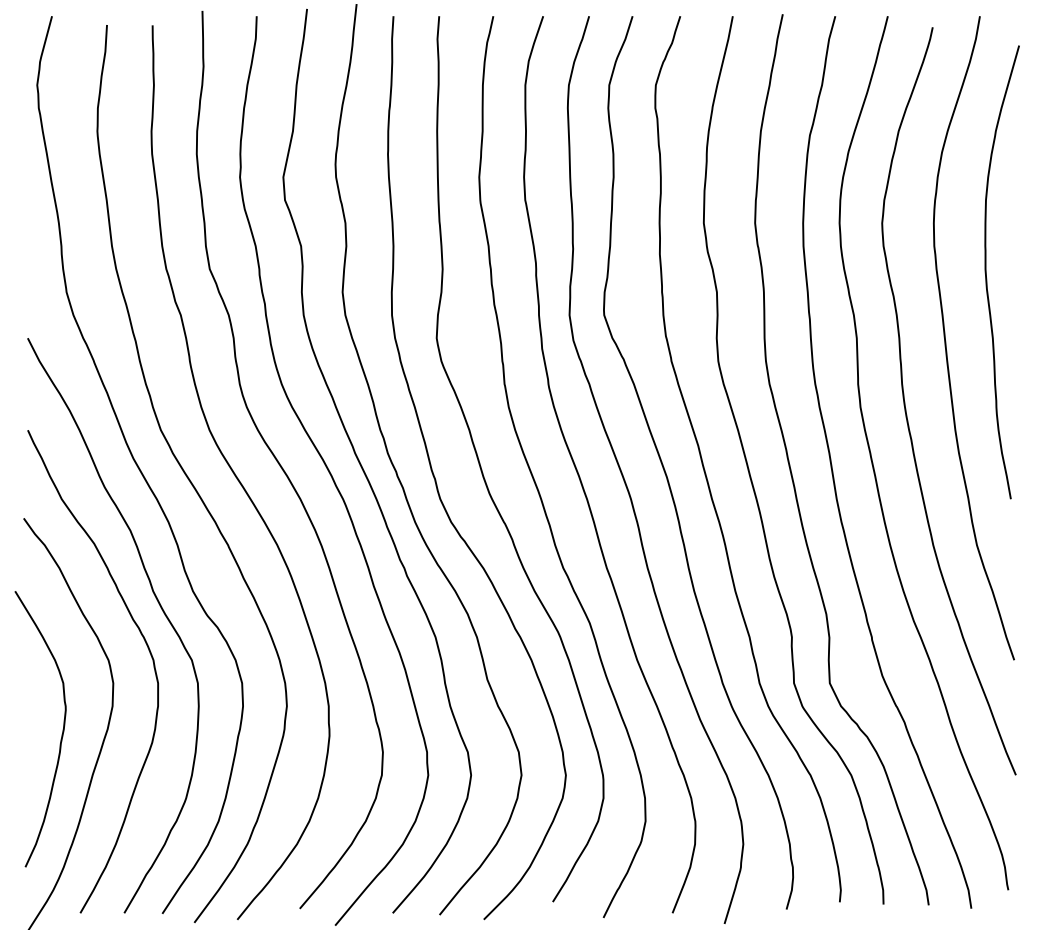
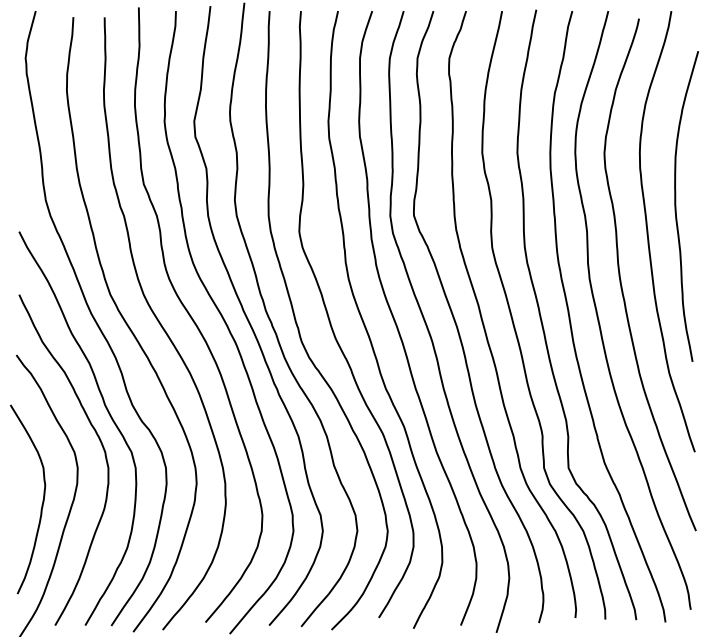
curve: (987, 272) -> (676, 206), moved

